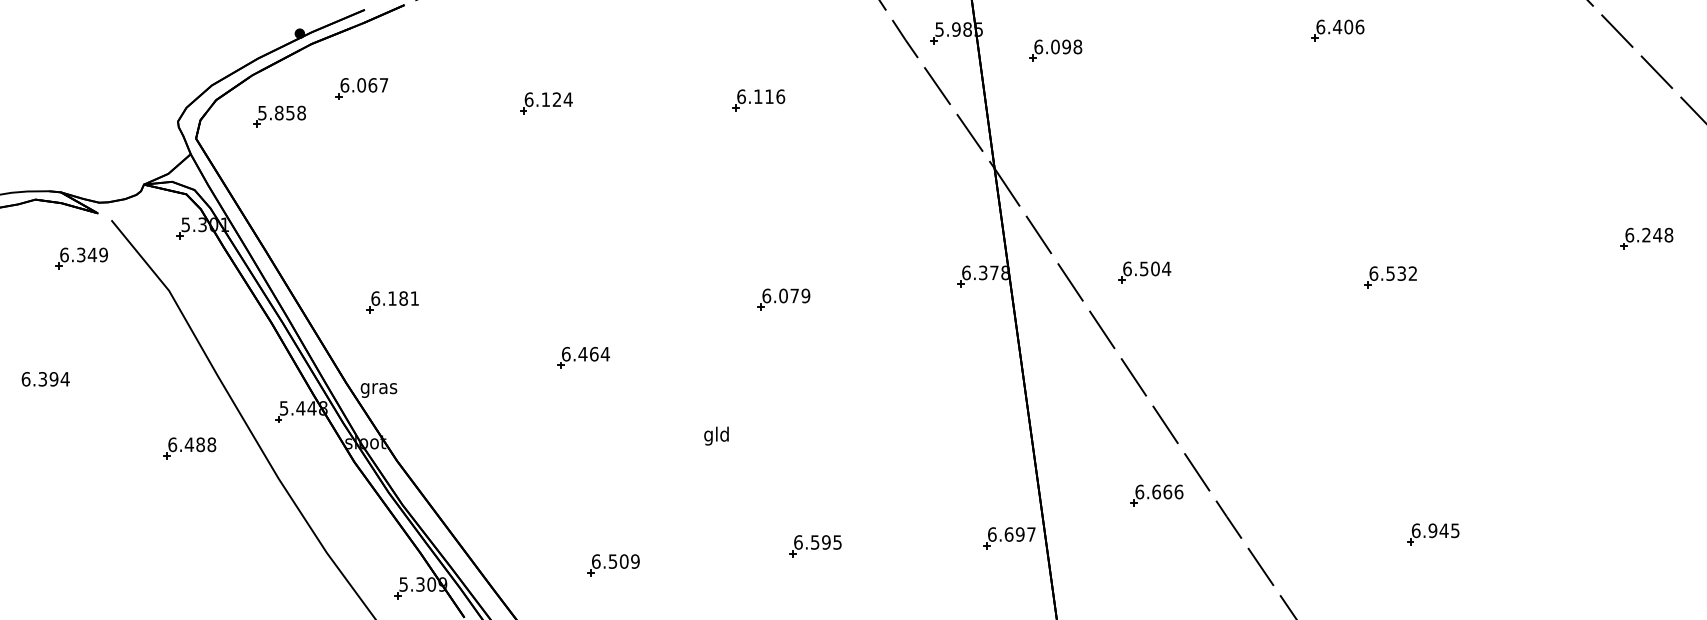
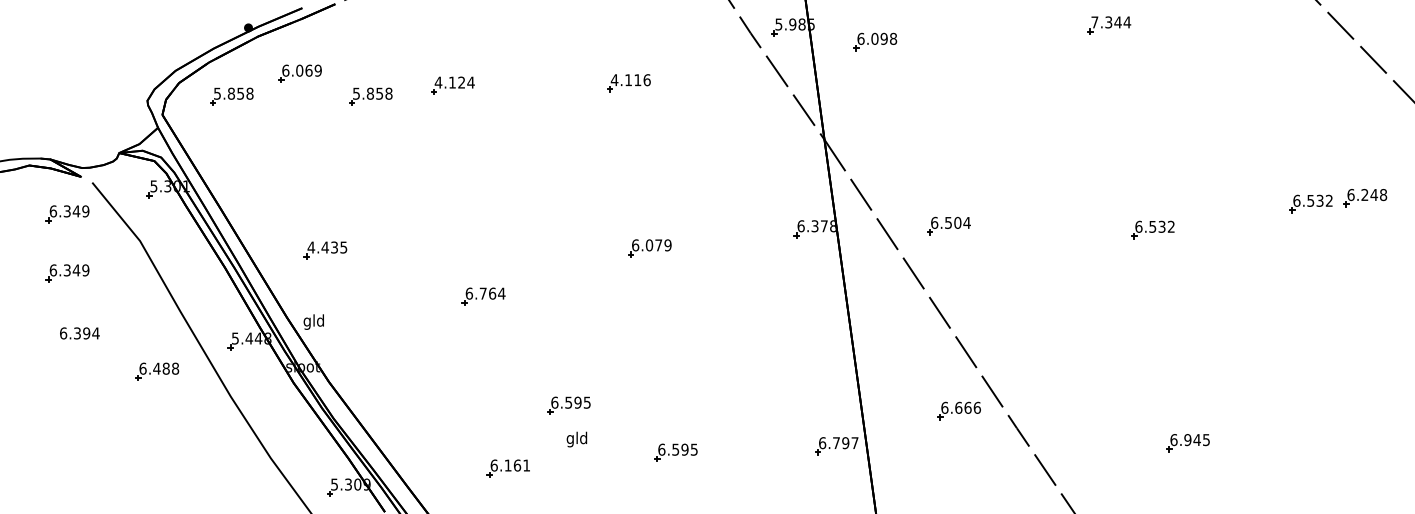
text: (1339, 27) -> (1110, 22), 6.406 -> 7.344
text: (383, 85) -> (317, 70), 6.067 -> 6.069
text: (741, 97) -> (614, 80), 6.116 -> 4.116
text: (529, 99) -> (438, 82), 6.124 -> 4.124
part: (447, 116) -> (370, 96), added
part: (1580, 245) -> (1310, 203), added
text: (395, 298) -> (327, 247), 6.181 -> 4.435
part: (81, 329) -> (67, 273), added
text: (583, 354) -> (483, 293), 6.464 -> 6.764
text: (45, 379) -> (79, 333), moved
text: (379, 387) -> (314, 321), gras -> gld
text: (715, 436) -> (576, 439), moved
part: (685, 489) -> (568, 405), added
text: (1009, 534) -> (836, 443), 6.697 -> 6.797
text: (624, 561) -> (517, 465), 6.509 -> 6.161

